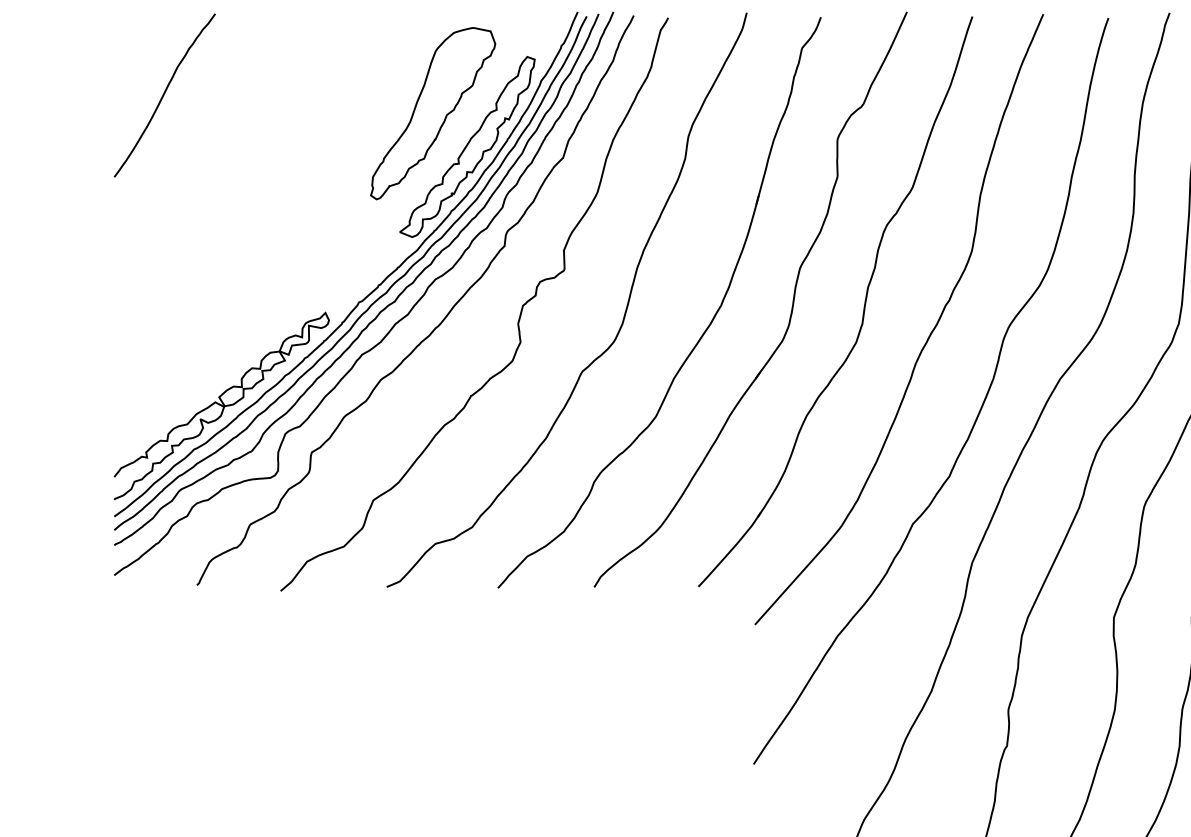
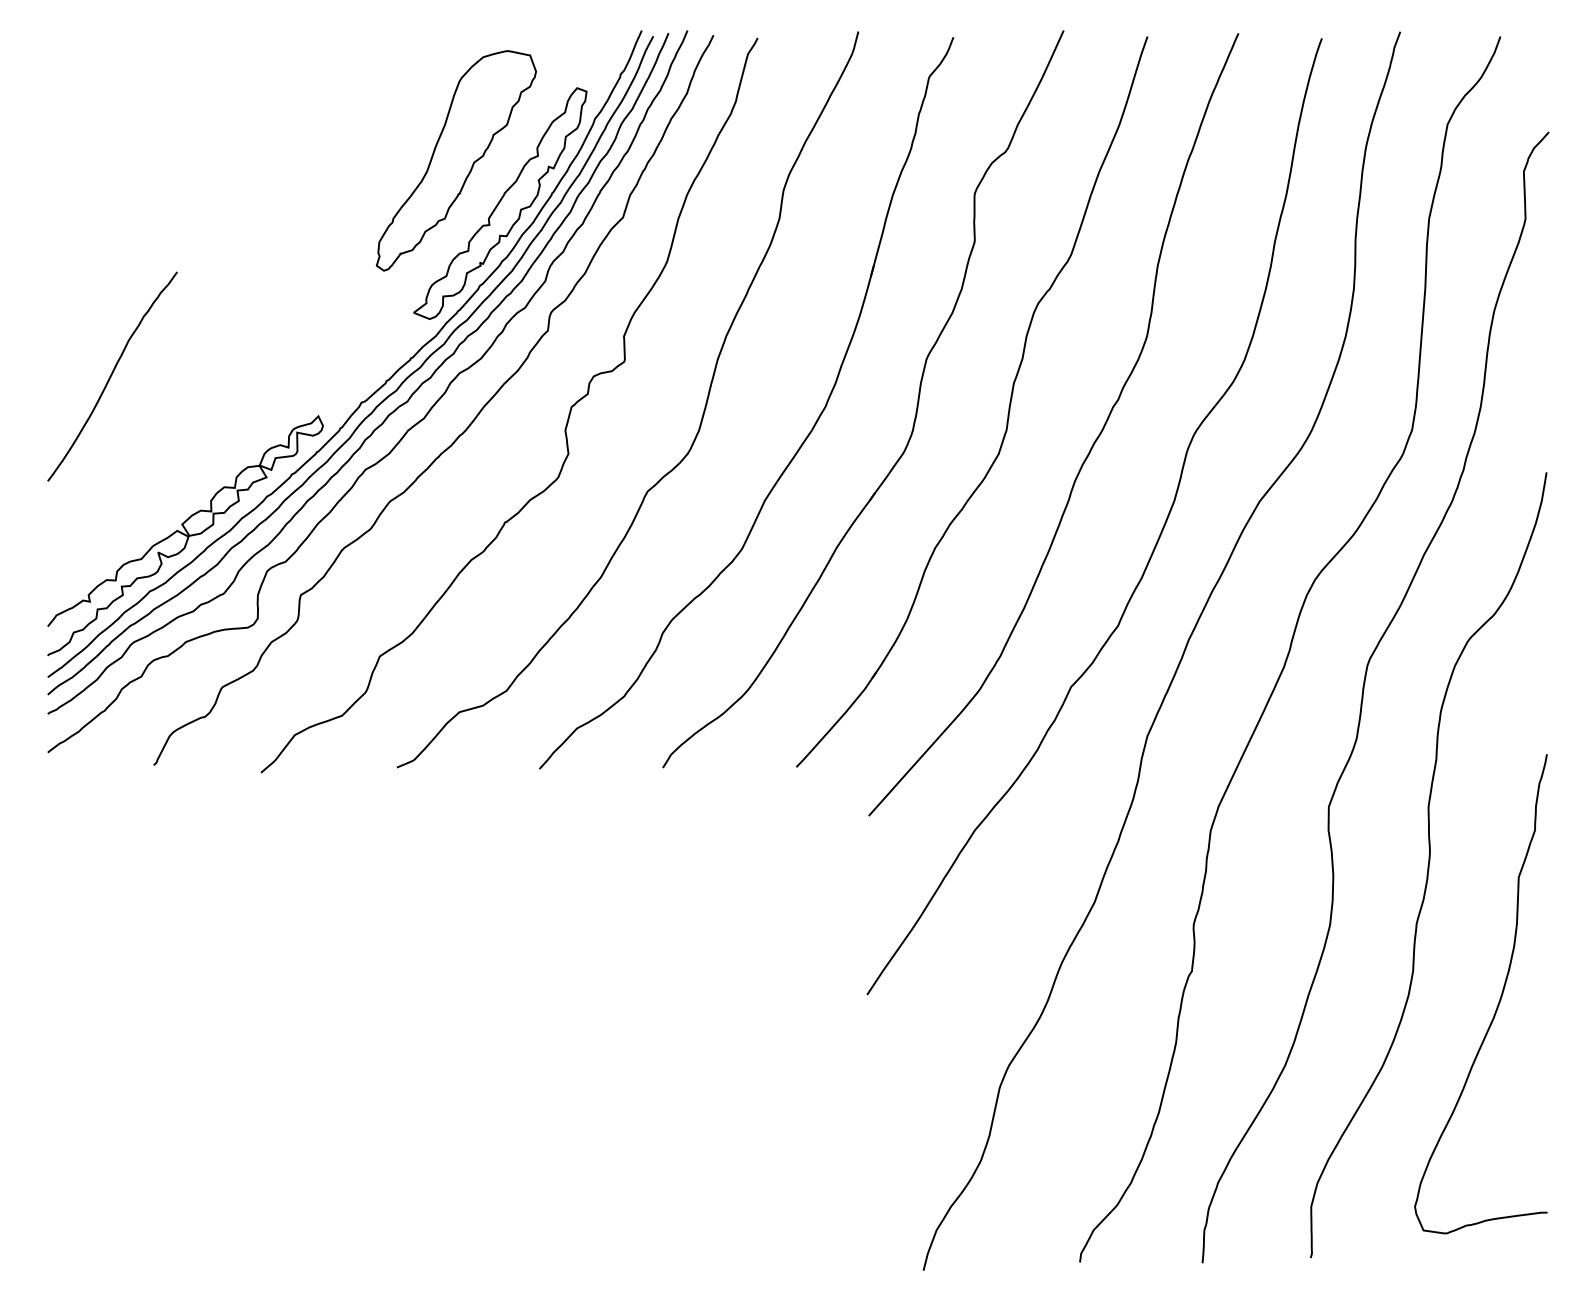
curve: (164, 94) -> (112, 375), moved

